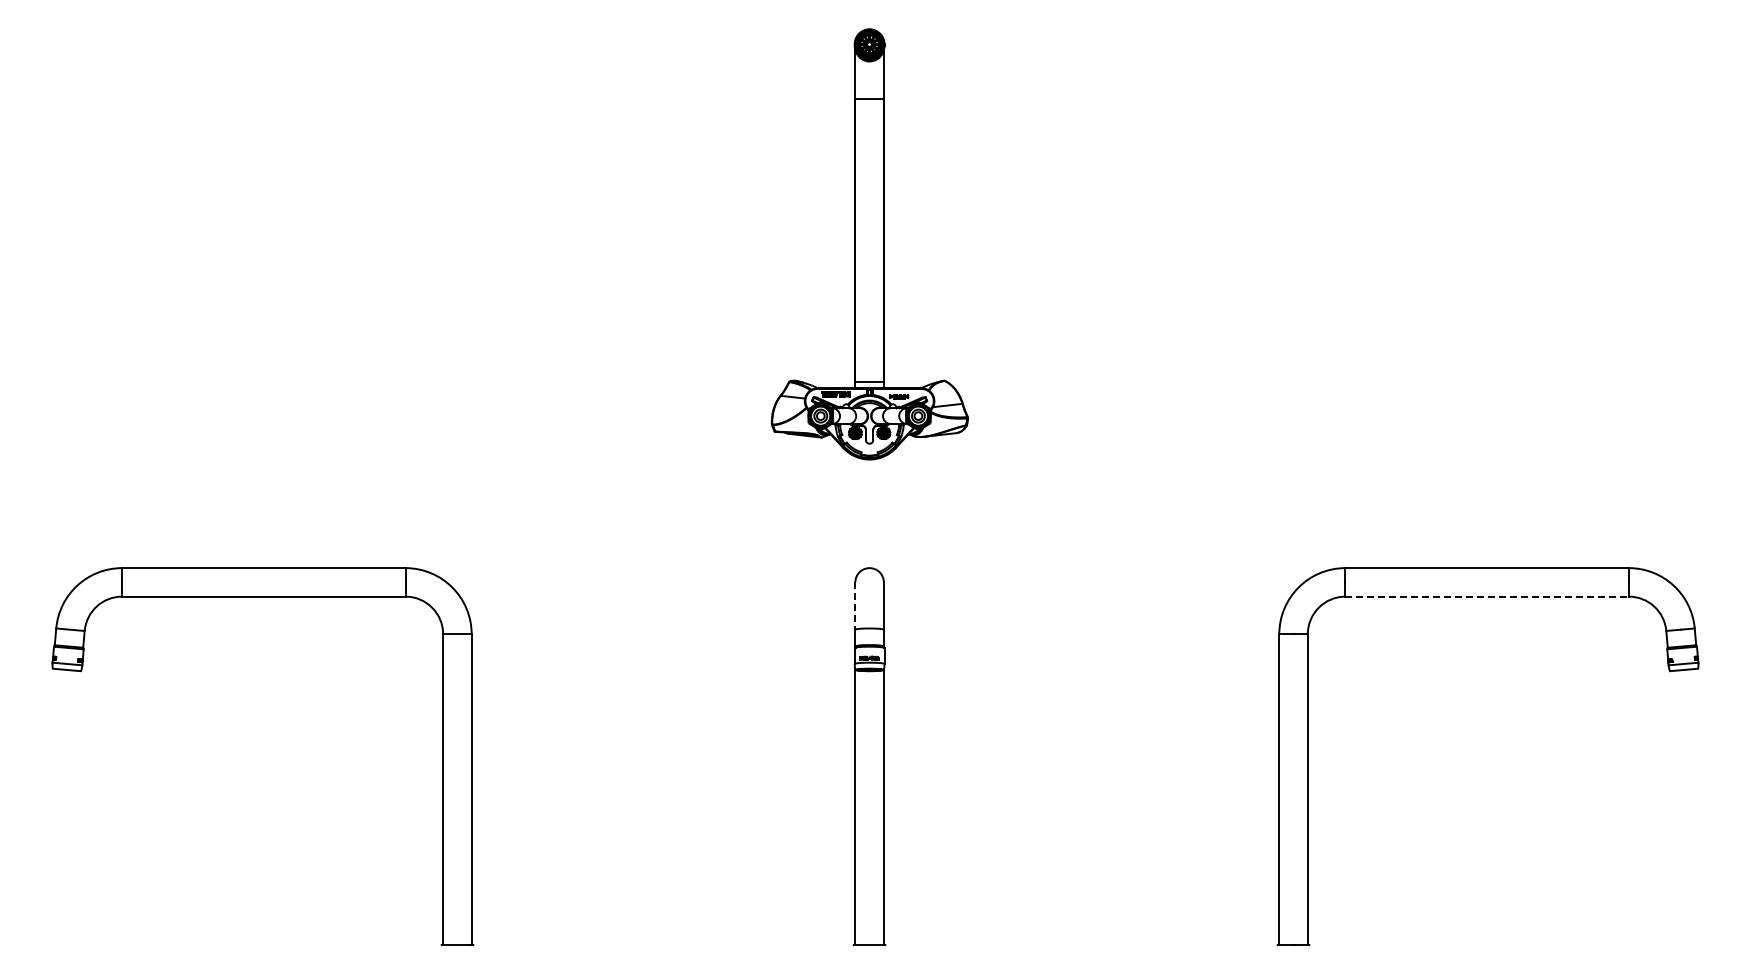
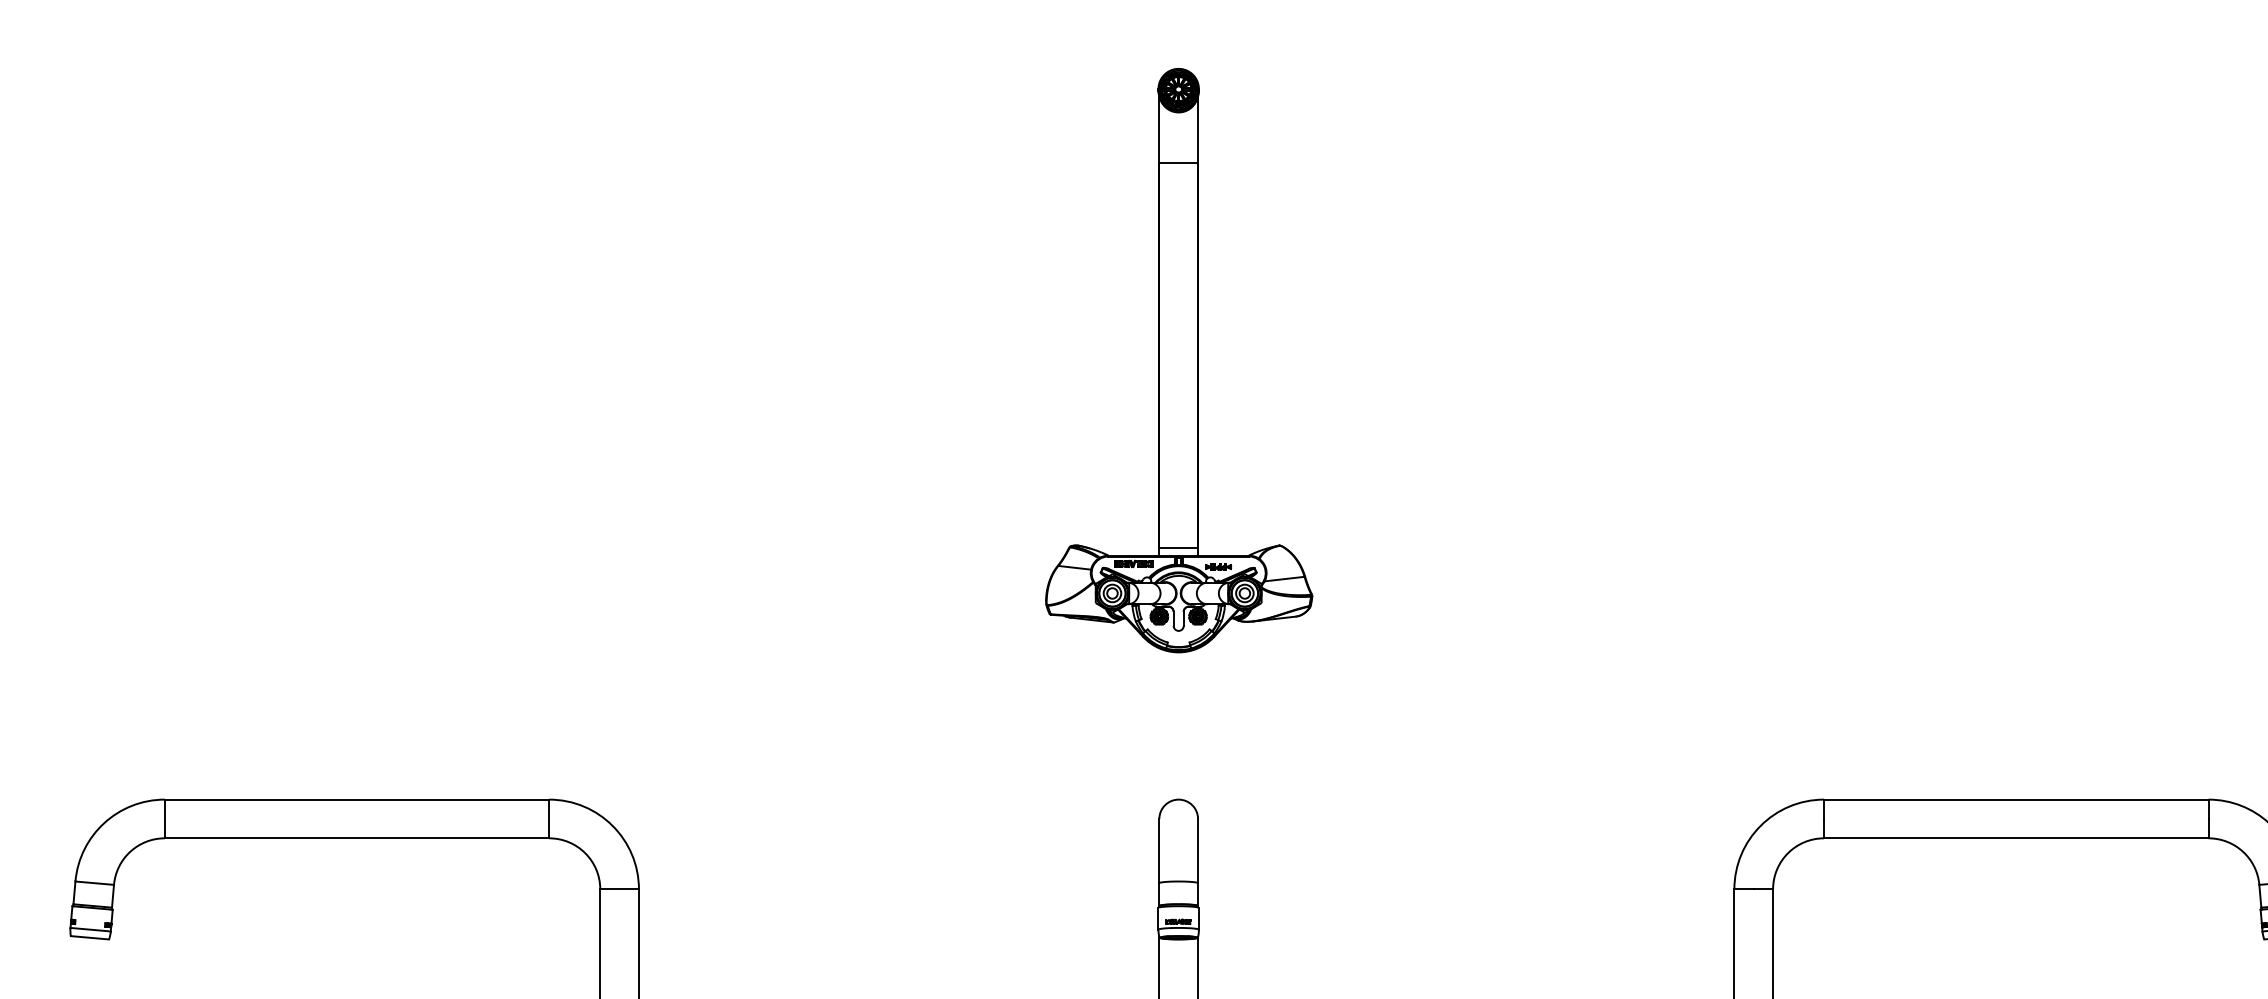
line: (1487, 596) -> (2016, 838), dashed -> solid
line: (855, 606) -> (1159, 851), dashed -> solid

